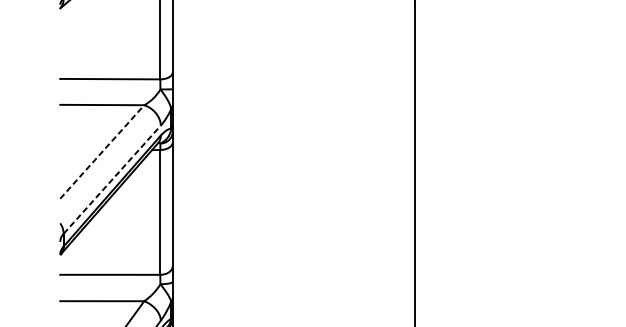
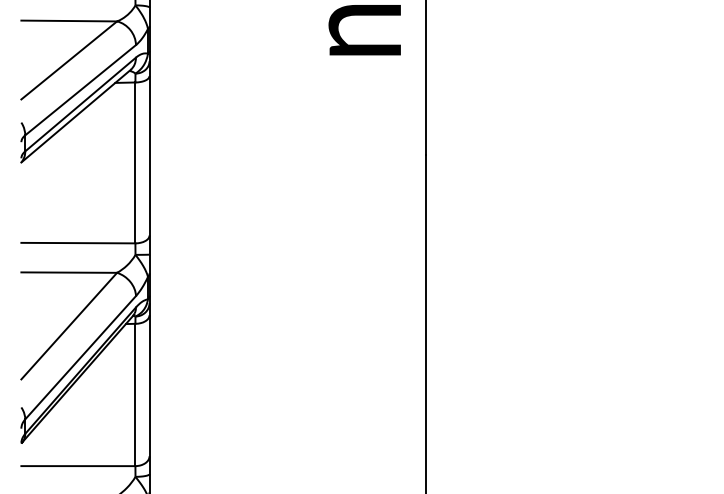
line: (102, 152) -> (69, 326), dashed -> solid
line: (112, 179) -> (80, 357), dashed -> solid

